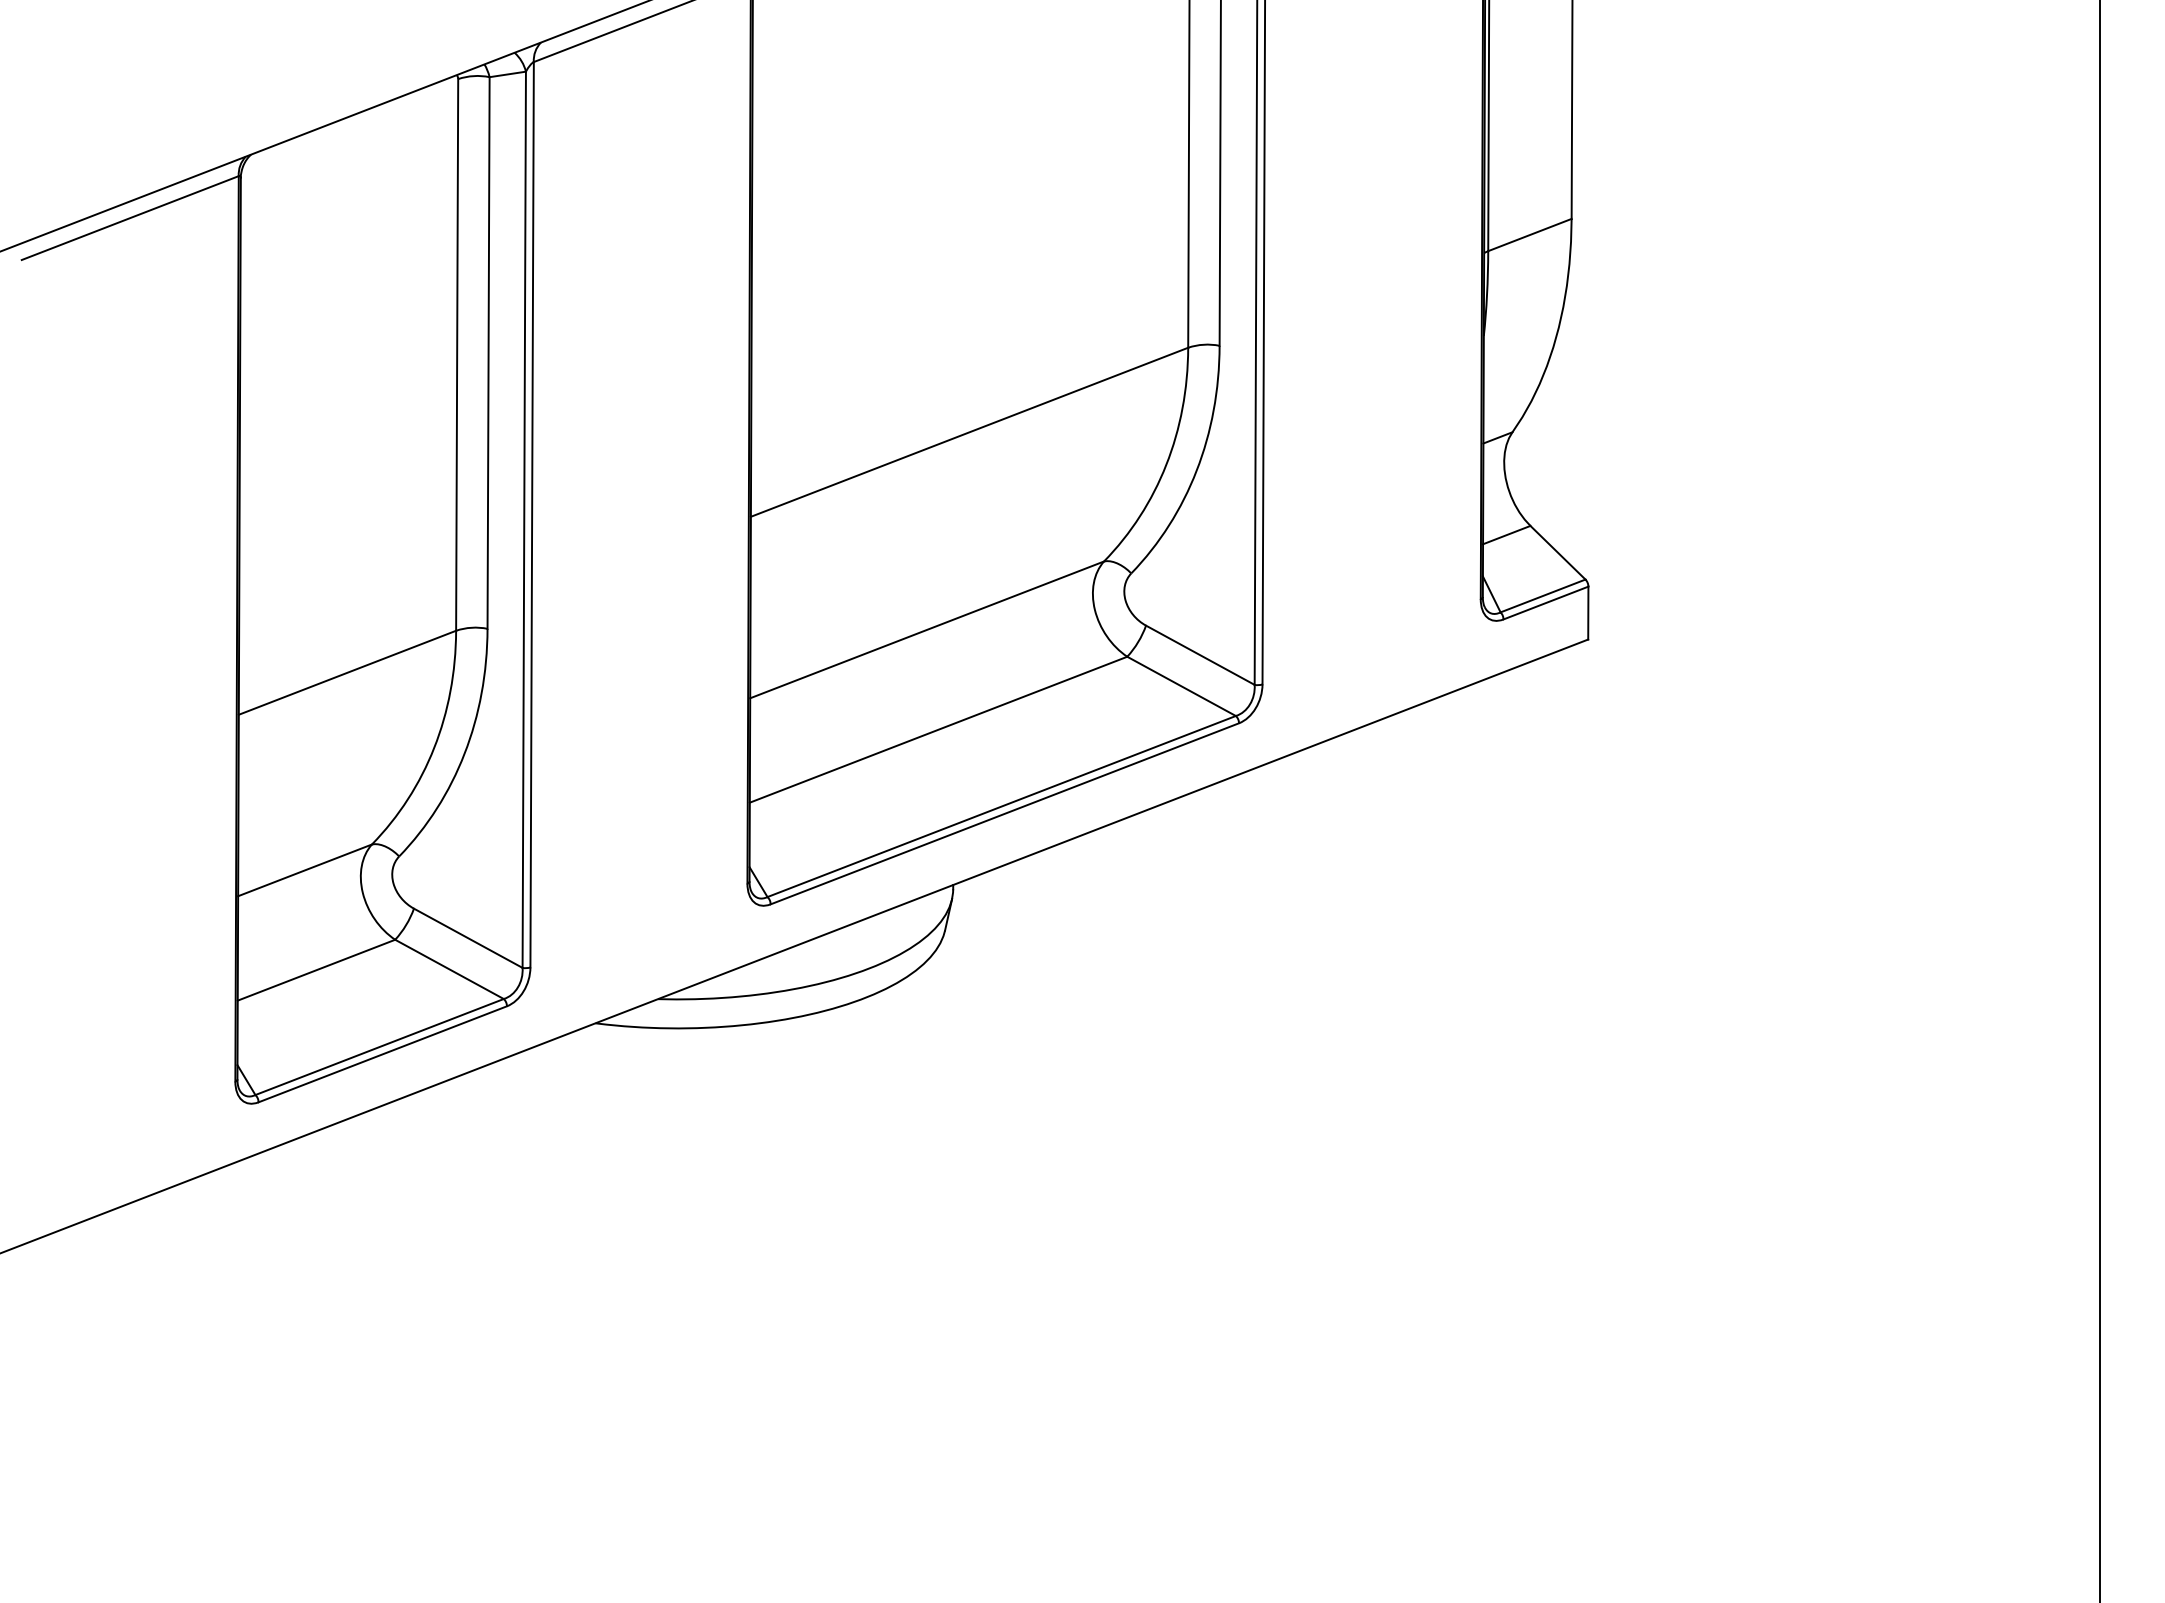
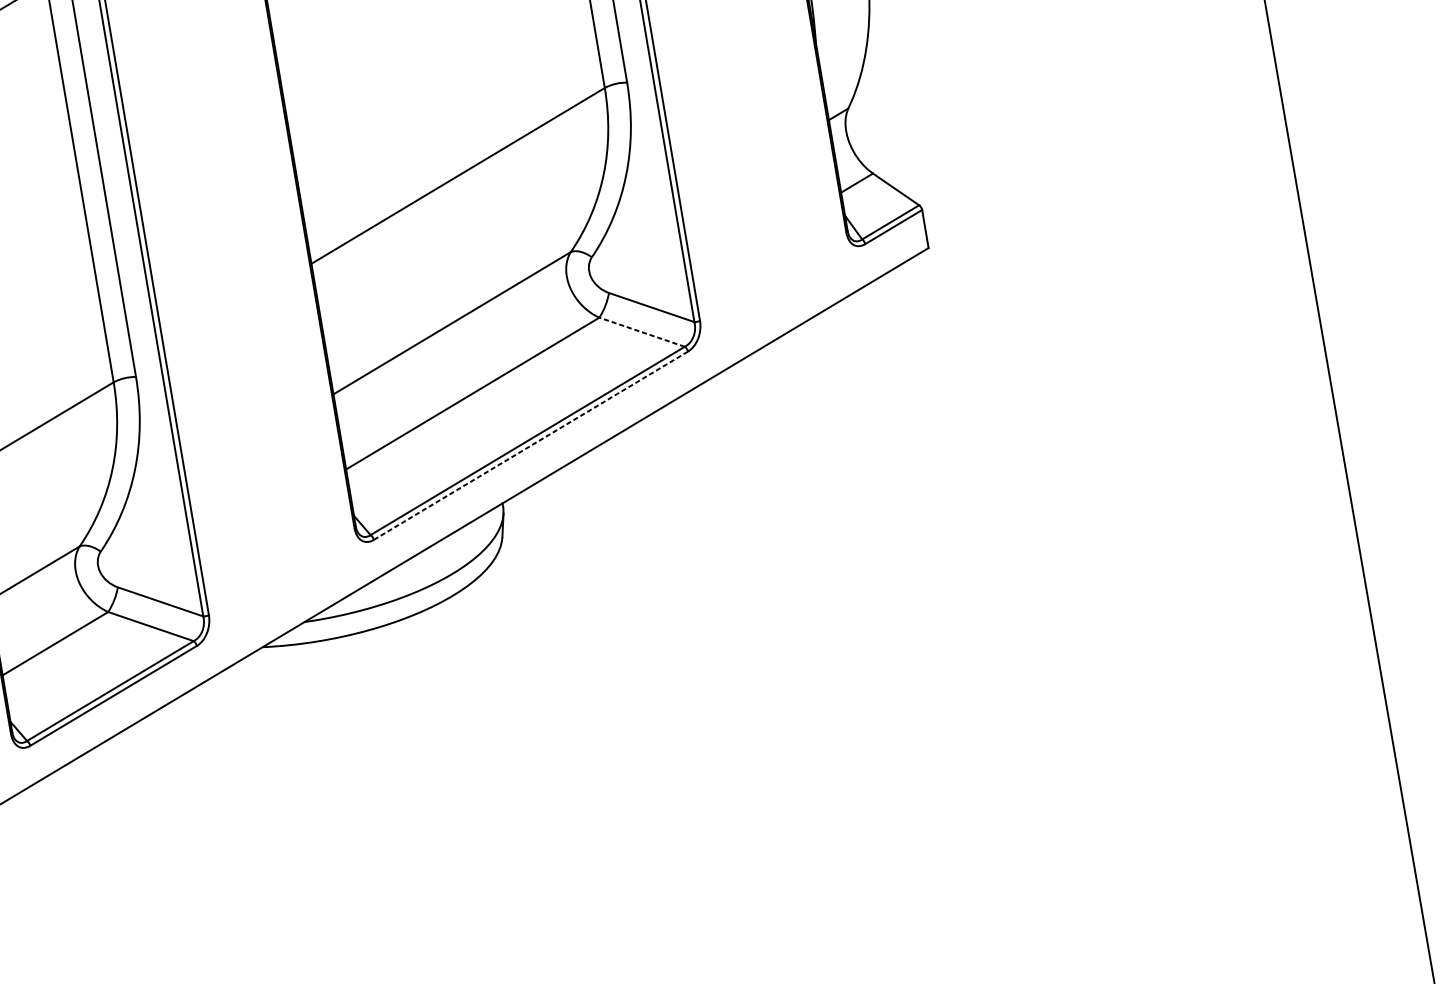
line: (1181, 686) -> (642, 332), solid -> dashed
line: (1004, 814) -> (530, 446), solid -> dashed

